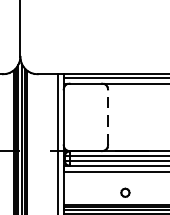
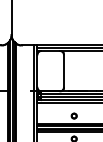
line: (107, 117) -> (63, 71), dashed -> solid

